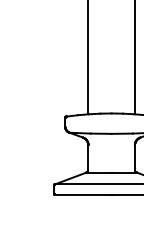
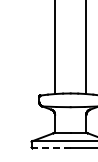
line: (83, 195) -> (51, 148), solid -> dashed

